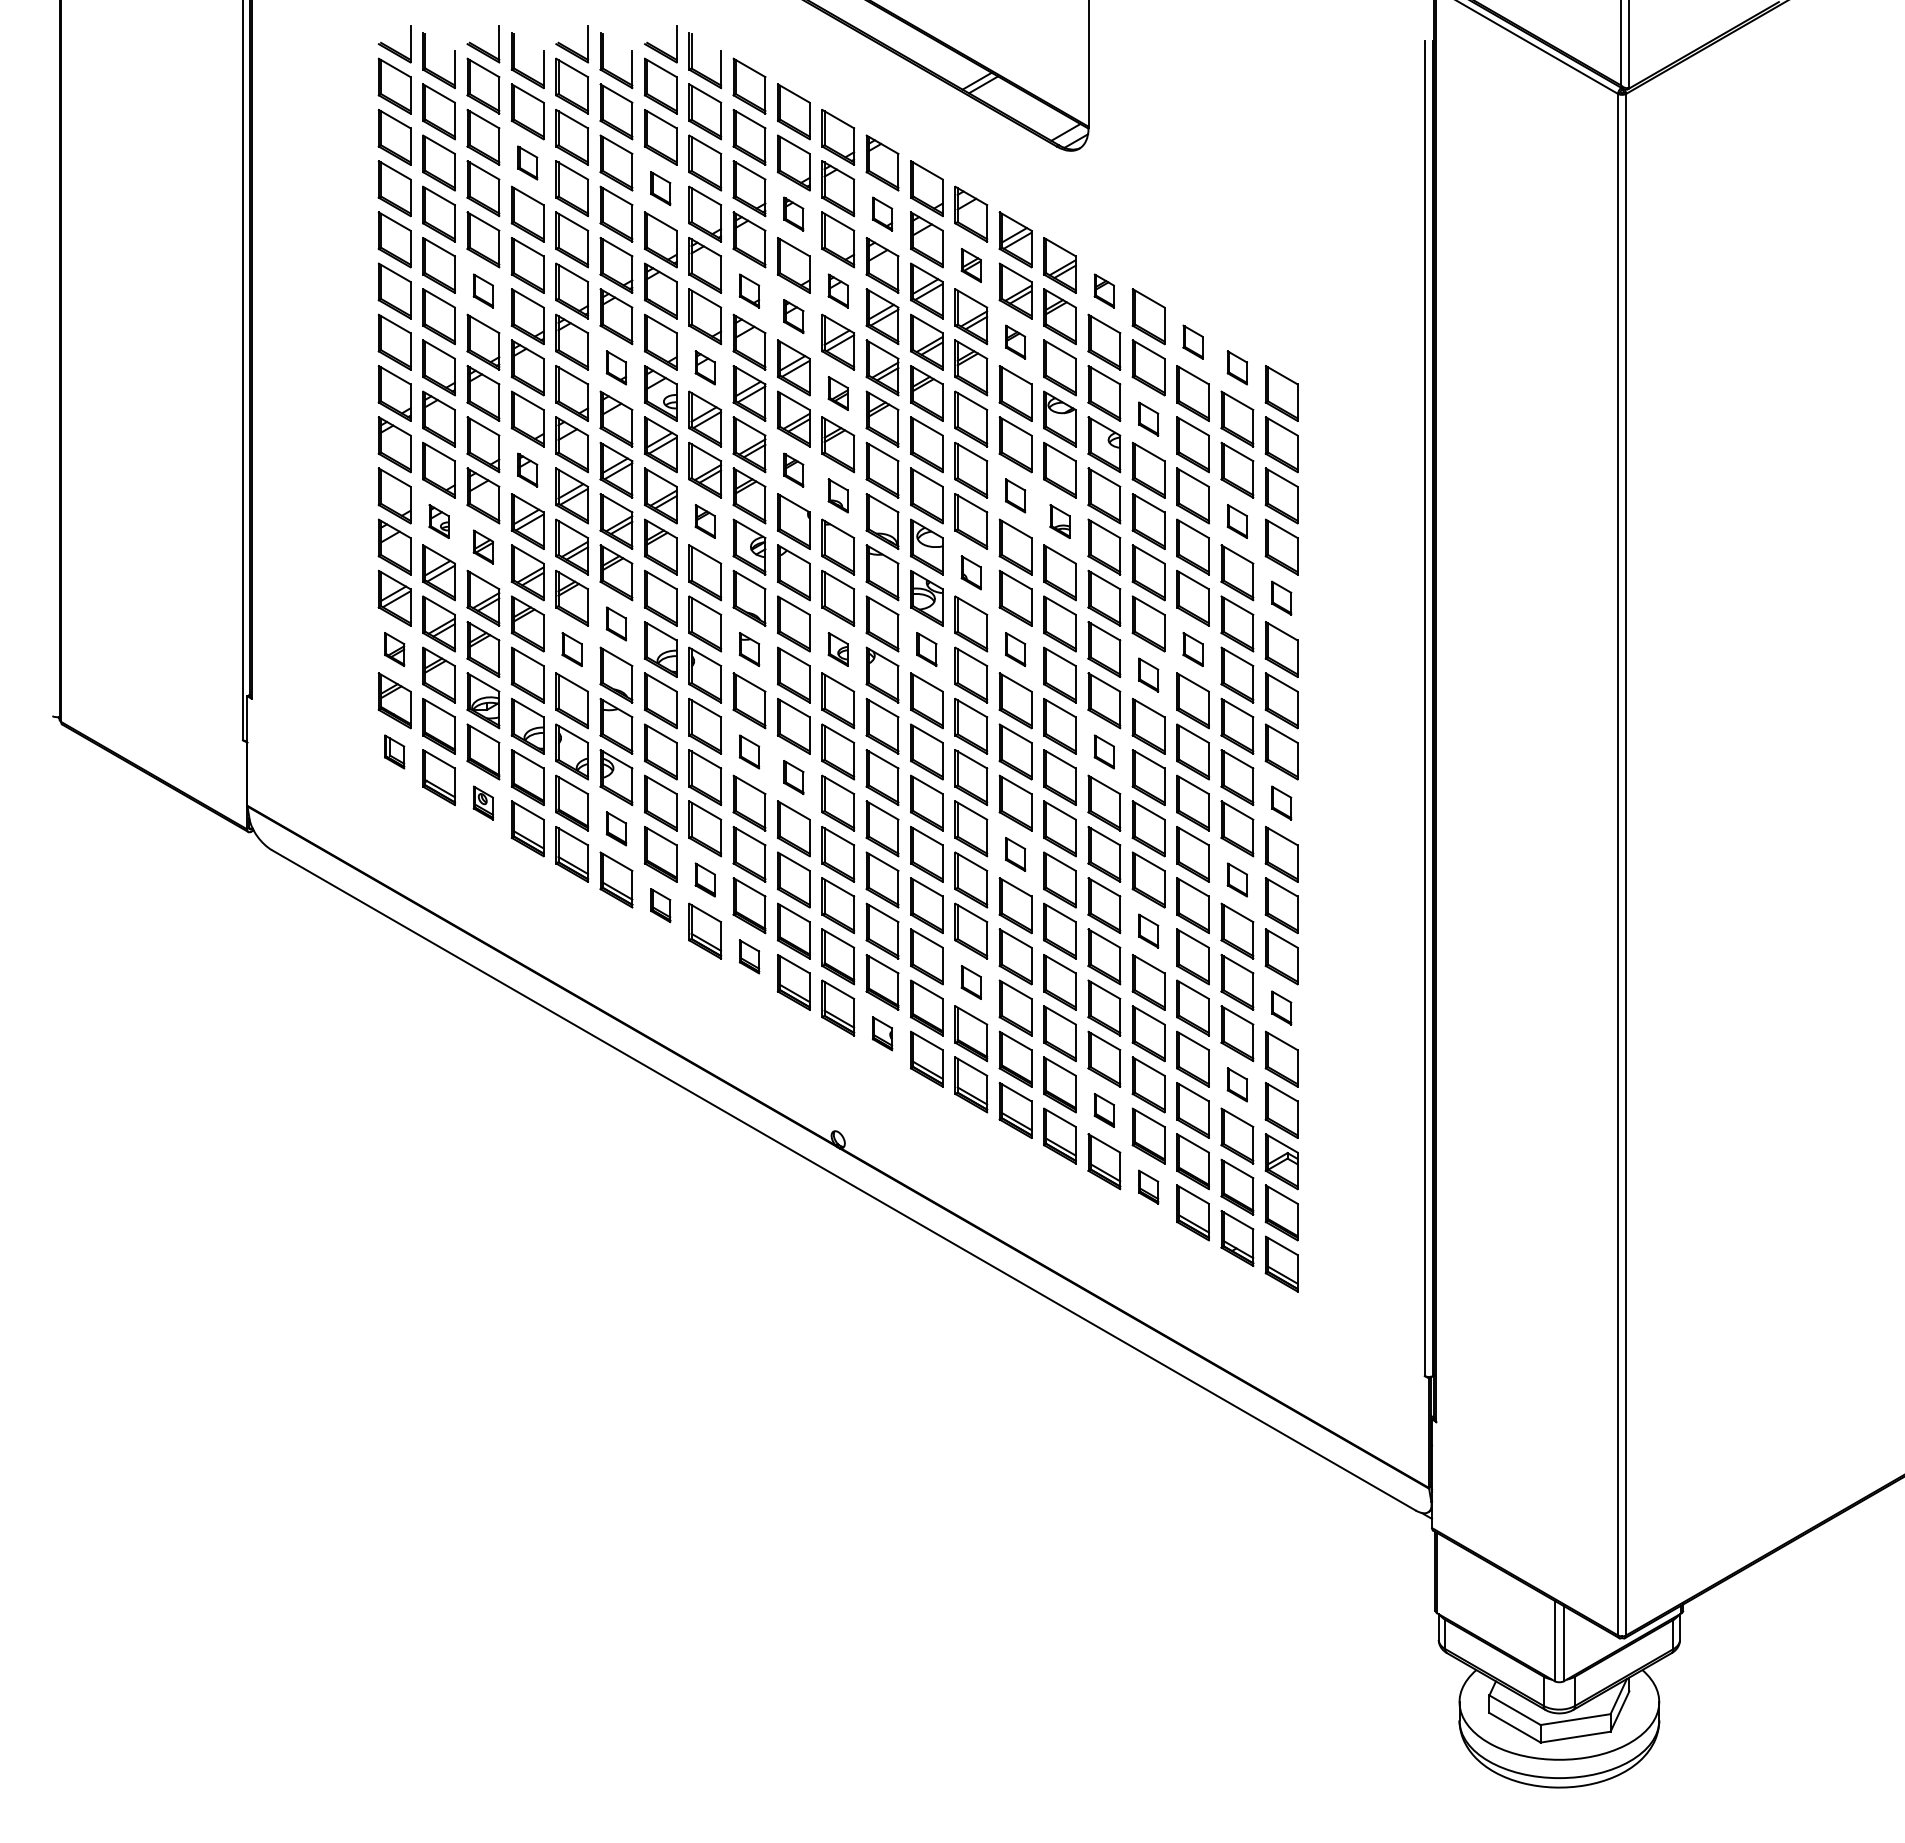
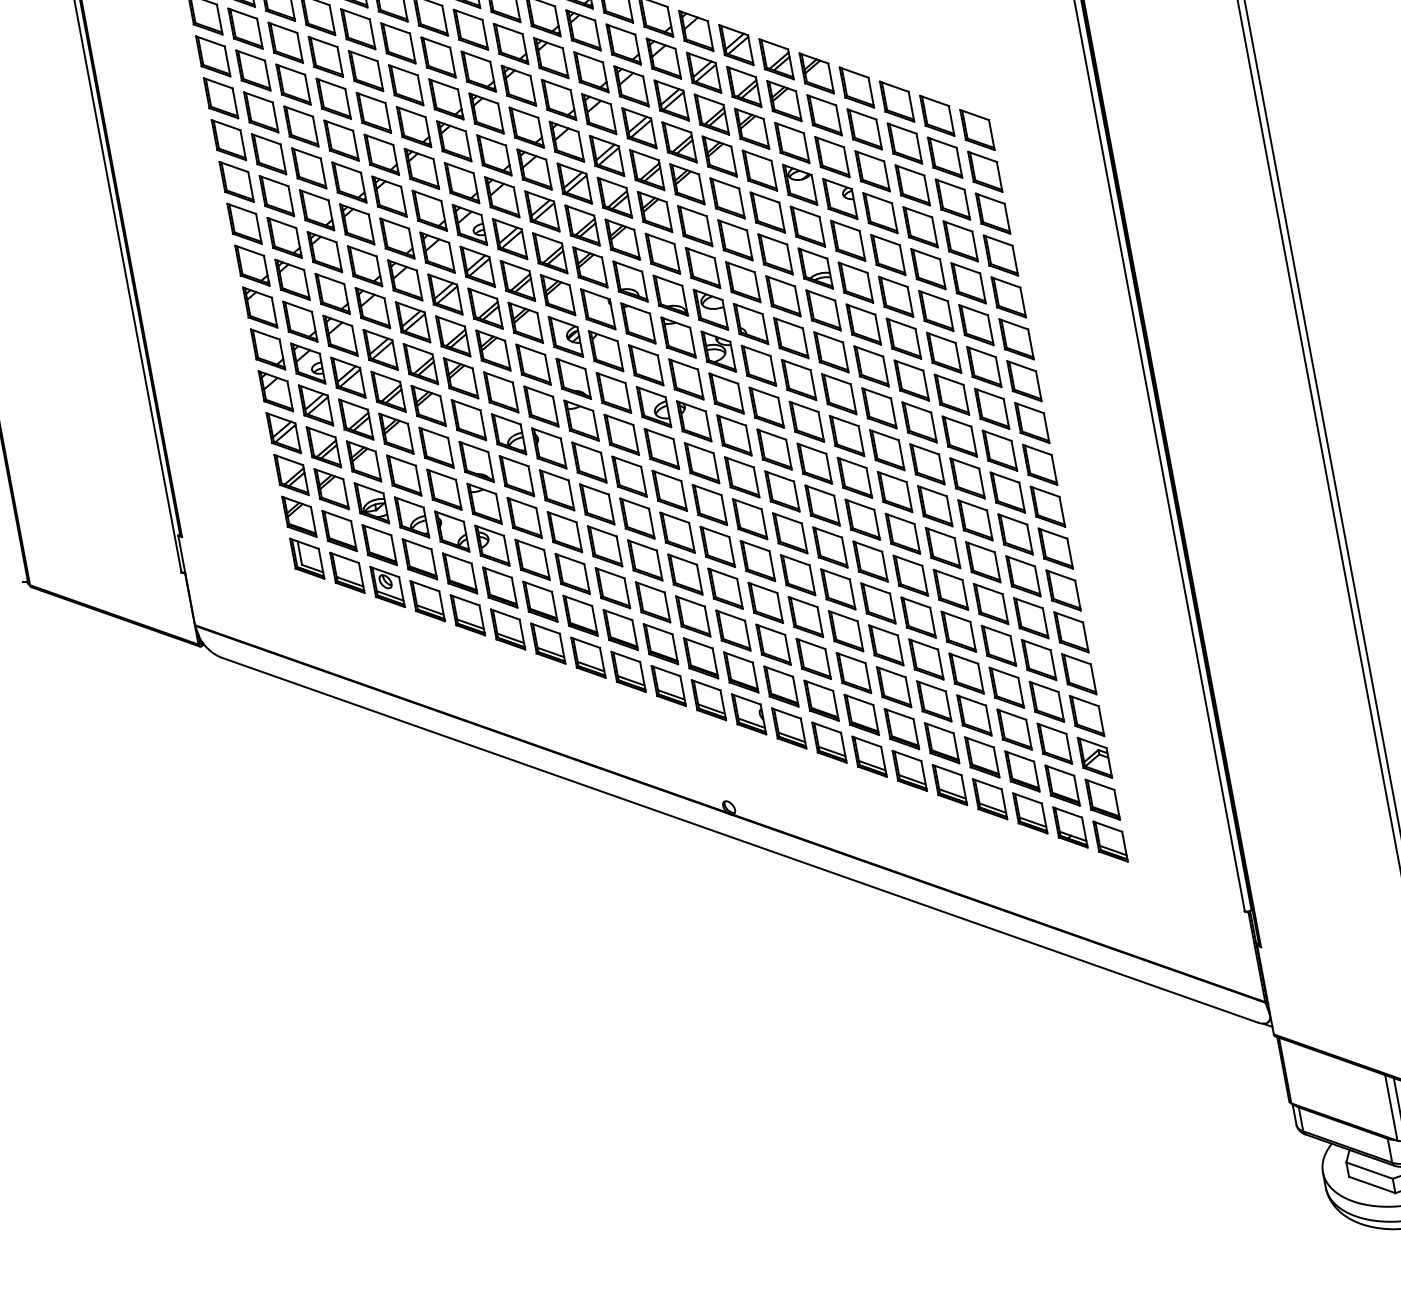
part: (527, 162) -> (325, 56), size x1.67
part: (660, 188) -> (438, 57), size x1.67
part: (793, 213) -> (550, 57), size x1.67
part: (882, 213) -> (623, 43), size x1.67
part: (971, 265) -> (704, 72), size x1.67
part: (483, 290) -> (309, 167), size x1.67
part: (749, 290) -> (526, 127), size x1.67
part: (838, 290) -> (599, 113), size x1.67
part: (1104, 290) -> (816, 72), size x1.67
part: (793, 316) -> (566, 141), size x1.67
part: (1015, 341) -> (751, 128), size x1.67
part: (1192, 341) -> (896, 101), size x1.67
part: (616, 367) -> (429, 210), size x1.67
part: (705, 367) -> (502, 196), size x1.67
part: (1237, 367) -> (937, 115), size x1.67
part: (838, 393) -> (615, 197), size x1.67
part: (1148, 418) -> (872, 170), size x1.67
part: (527, 469) -> (372, 307), size x1.67
part: (793, 469) -> (589, 266), size x1.67
part: (838, 495) -> (630, 281), size x1.67
part: (1015, 495) -> (775, 254), size x1.67
part: (438, 521) -> (307, 363), size x1.67
part: (705, 521) -> (525, 322), size x1.67
part: (1059, 521) -> (815, 268), size x1.67
part: (1237, 521) -> (960, 241), size x1.67
part: (483, 546) -> (348, 377), size x1.67
part: (971, 572) -> (751, 323), size x1.67
part: (1281, 597) -> (1008, 296), size x1.67
part: (616, 623) -> (468, 419), size x1.67
part: (394, 649) -> (291, 474), size x1.67
part: (571, 649) -> (436, 447), size x1.67
part: (749, 649) -> (581, 420), size x1.67
part: (838, 649) -> (654, 407), size x1.67
part: (926, 649) -> (726, 393), size x1.67
part: (1015, 649) -> (798, 379), size x1.67
part: (1192, 649) -> (943, 352), size x1.67
part: (1148, 674) -> (911, 380), size x1.67
part: (394, 751) -> (306, 558), size x1.67
part: (749, 751) -> (597, 504), size x1.67
part: (1104, 751) -> (887, 449), size x1.67
part: (793, 777) -> (637, 518), size x1.67
part: (483, 802) -> (387, 586), size x1.67
part: (1281, 802) -> (1039, 464), size x1.67
part: (616, 828) -> (500, 587), size x1.67
part: (1015, 854) -> (830, 547), size x1.67
part: (705, 879) -> (580, 615), size x1.67
part: (1237, 879) -> (1015, 534), size x1.67
part: (660, 905) -> (547, 643), size x1.67
part: (1148, 930) -> (950, 589), size x1.67
part: (749, 956) -> (628, 671), size x1.67
part: (971, 982) -> (813, 658), size x1.67
part: (1281, 1007) -> (1071, 631), size x1.67
part: (882, 1033) -> (748, 714), size x1.67
part: (1237, 1084) -> (1046, 701), size x1.67
part: (1104, 1110) -> (942, 743), size x1.67
part: (1148, 1186) -> (989, 798), size x1.67

